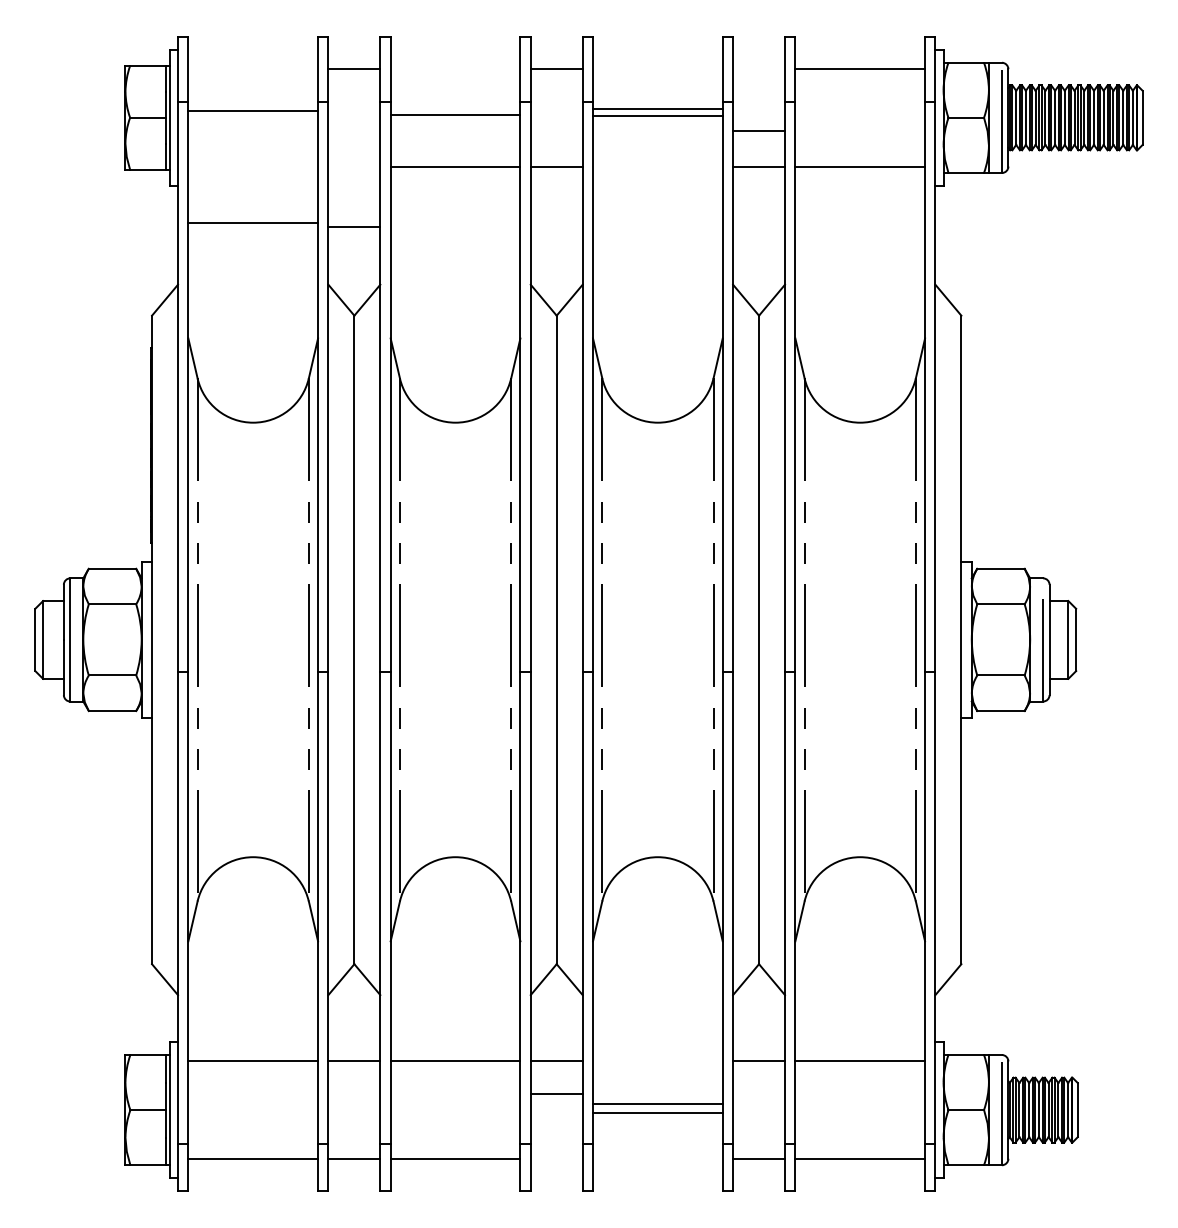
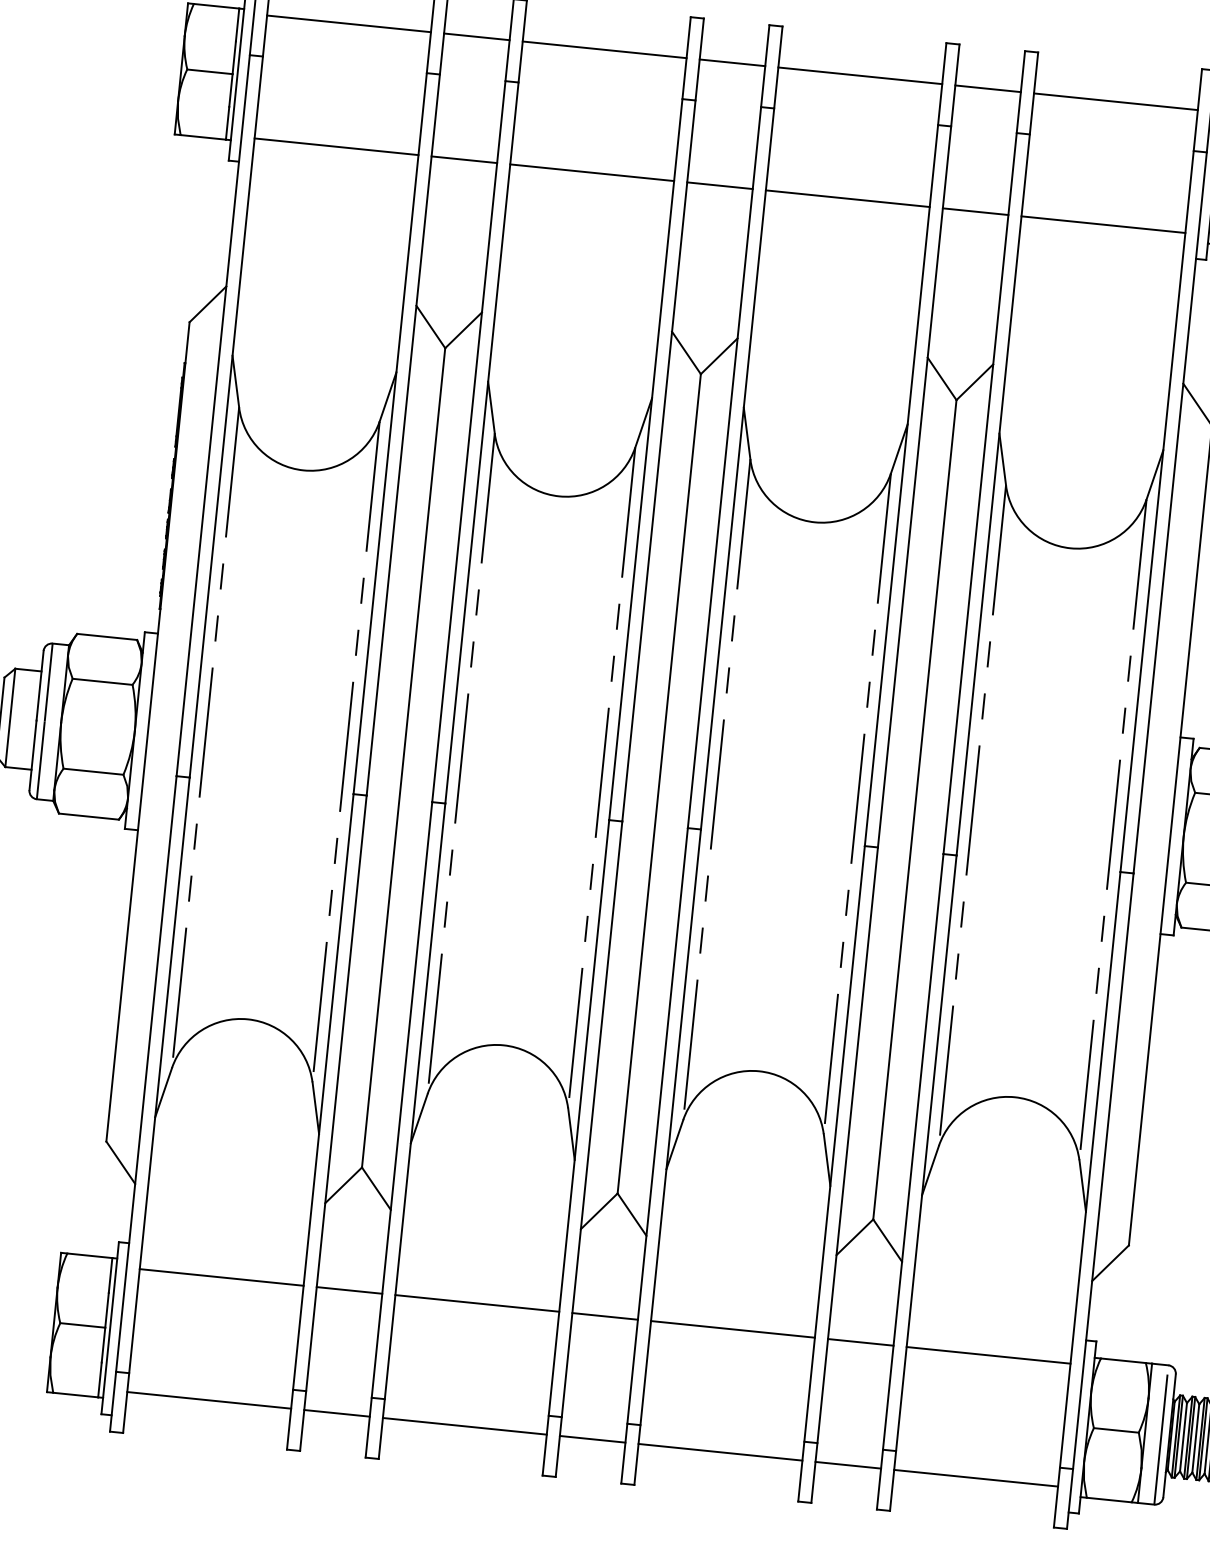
line: (657, 109) -> (859, 76), moved
line: (253, 111) -> (349, 24), moved
line: (455, 115) -> (604, 50), moved
line: (657, 115) -> (847, 198), moved
line: (758, 131) -> (987, 89), moved
line: (253, 222) -> (336, 146), moved
line: (354, 226) -> (464, 159), moved
line: (556, 1093) -> (592, 1438), moved
line: (657, 1103) -> (720, 1451), moved
line: (657, 1113) -> (732, 1329), moved

